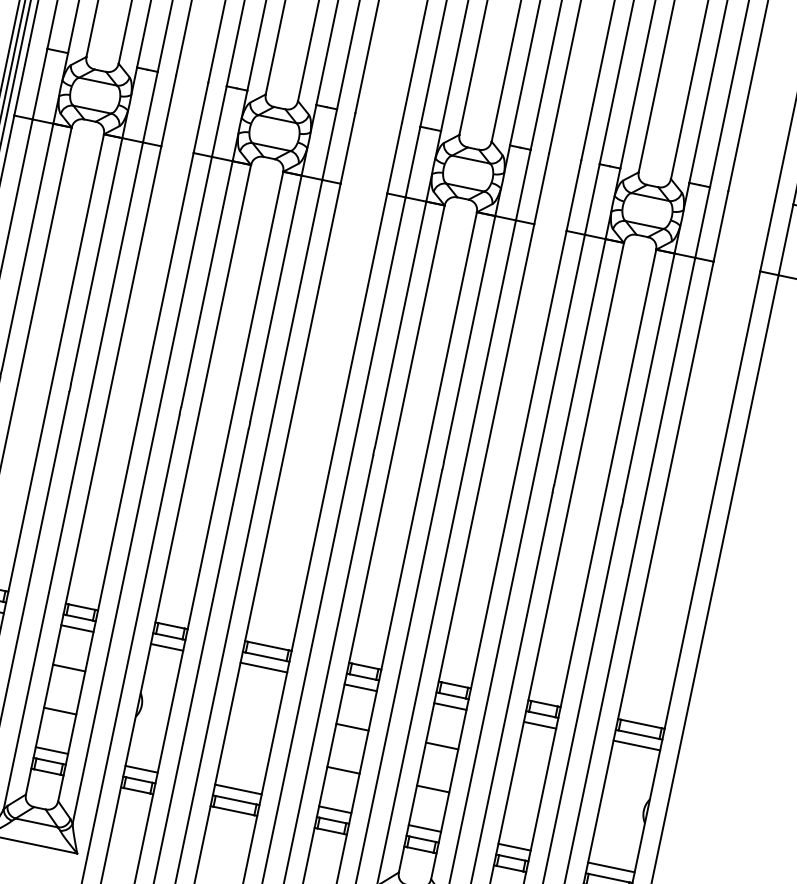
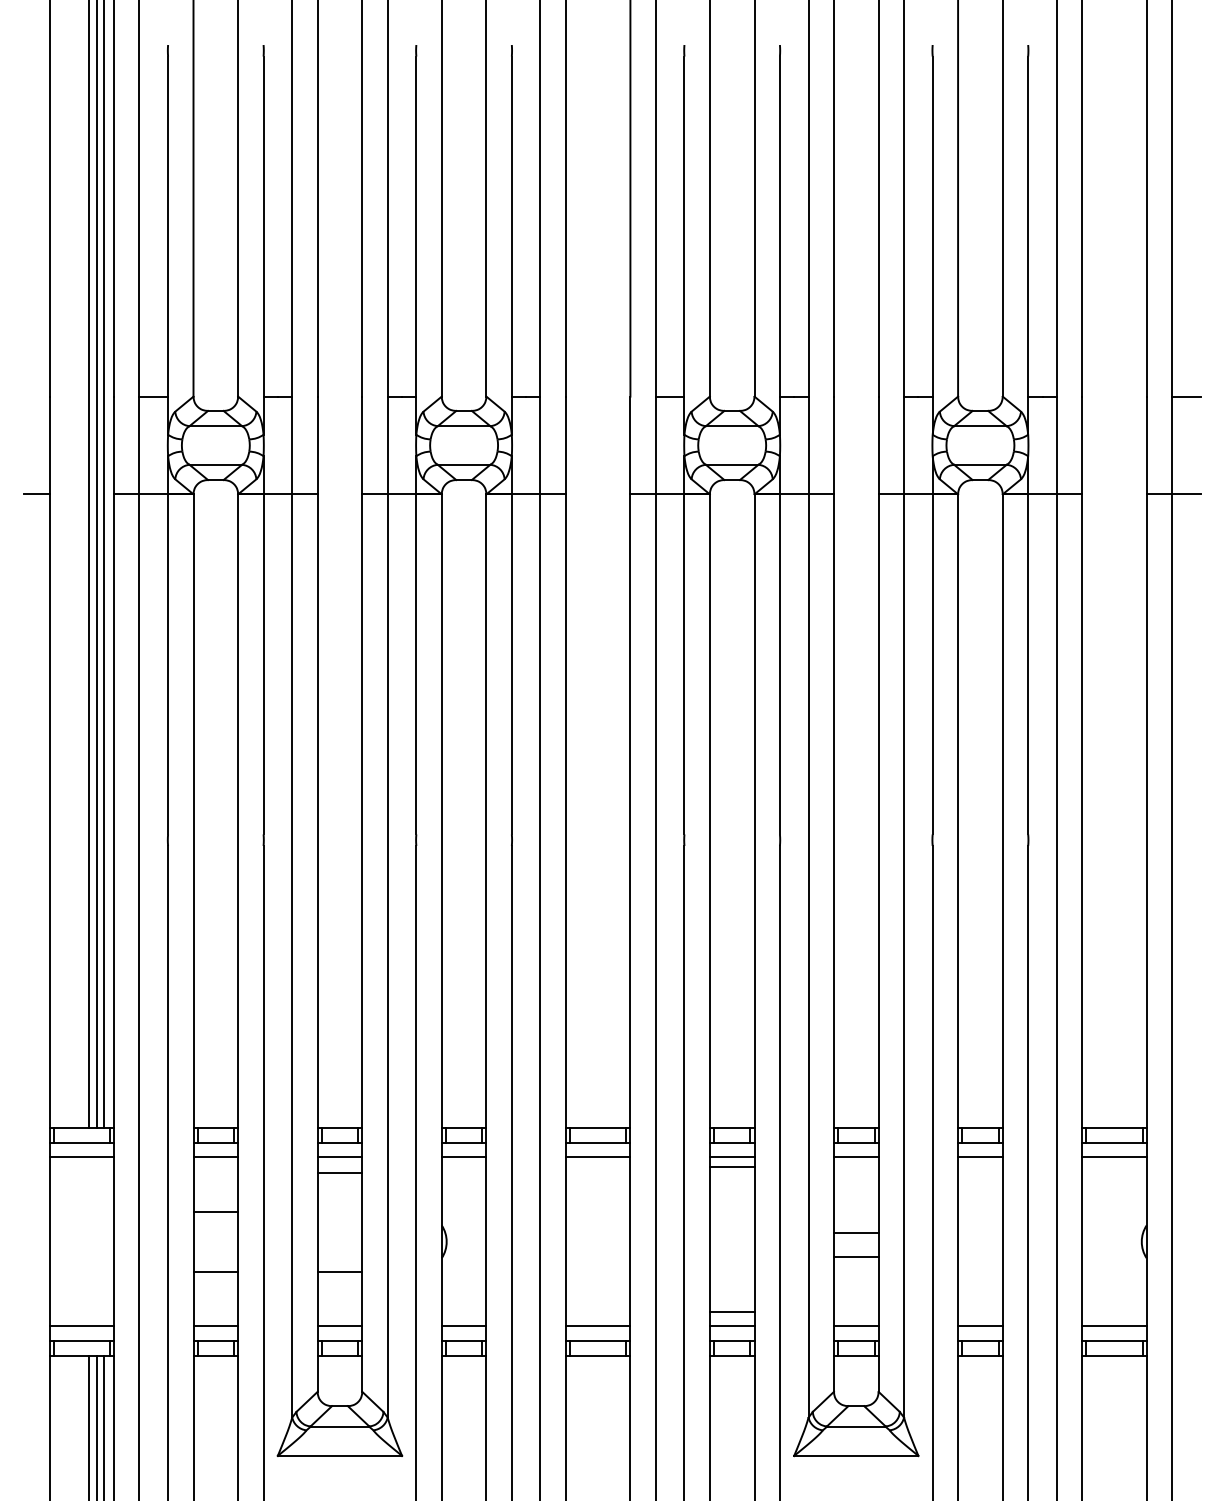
line: (68, 668) -> (339, 1173), moved
line: (351, 727) -> (731, 1167), moved
line: (441, 746) -> (855, 1257), moved
line: (343, 770) -> (731, 1311), moved
line: (432, 788) -> (855, 1232), moved

